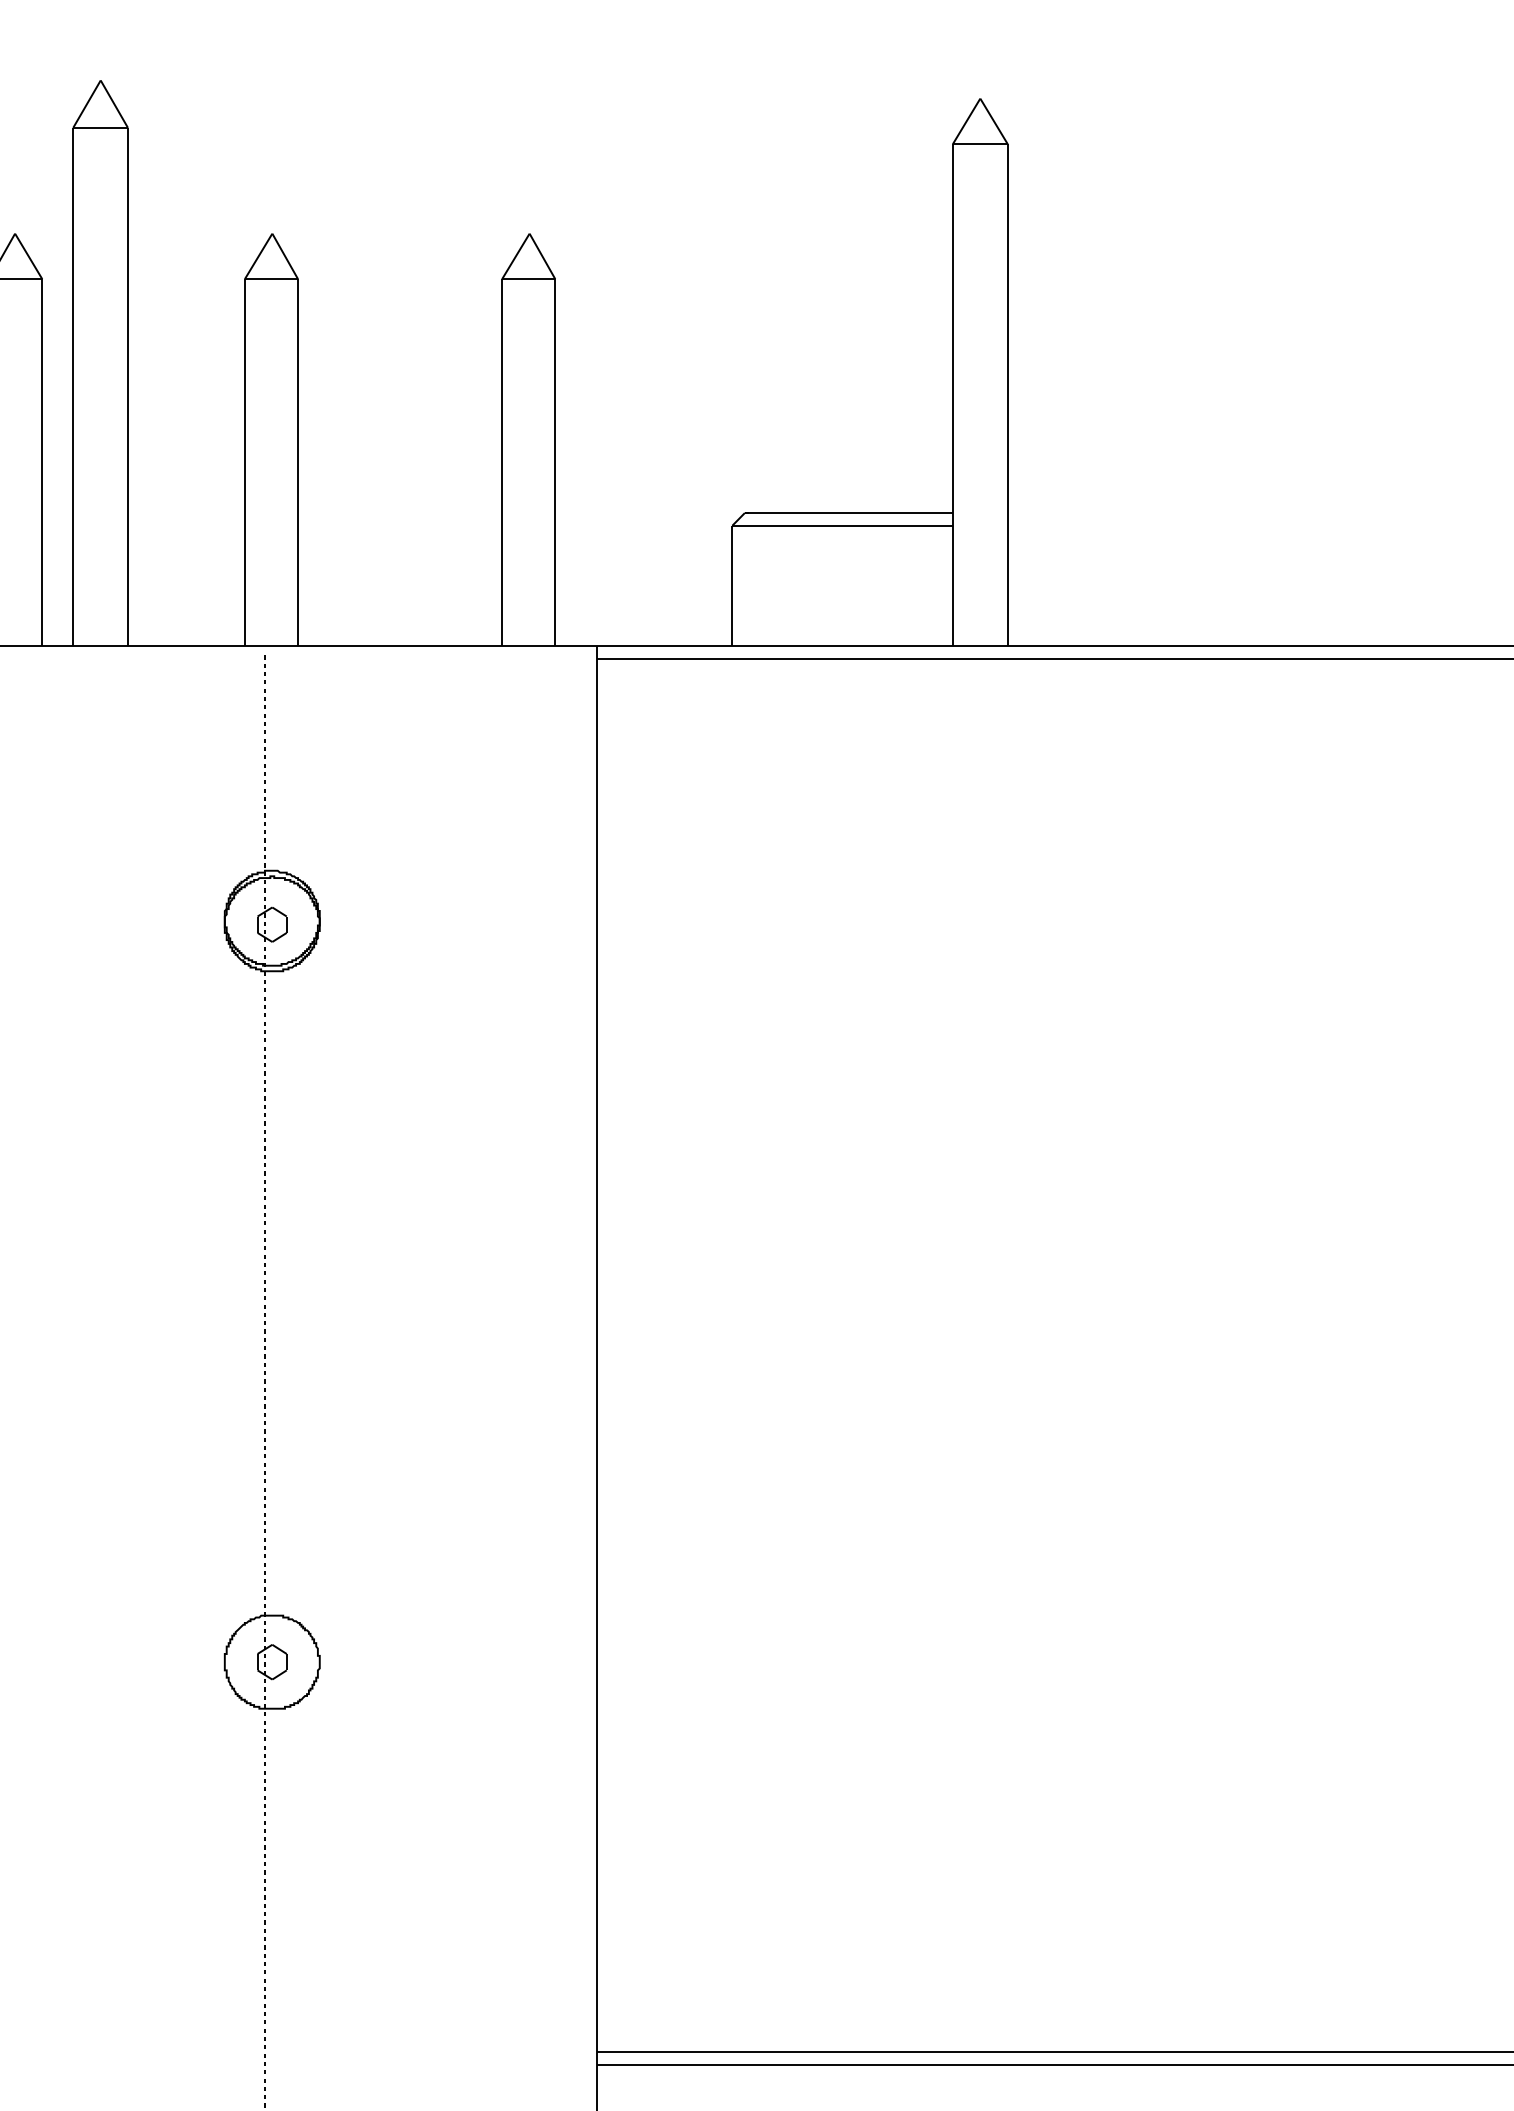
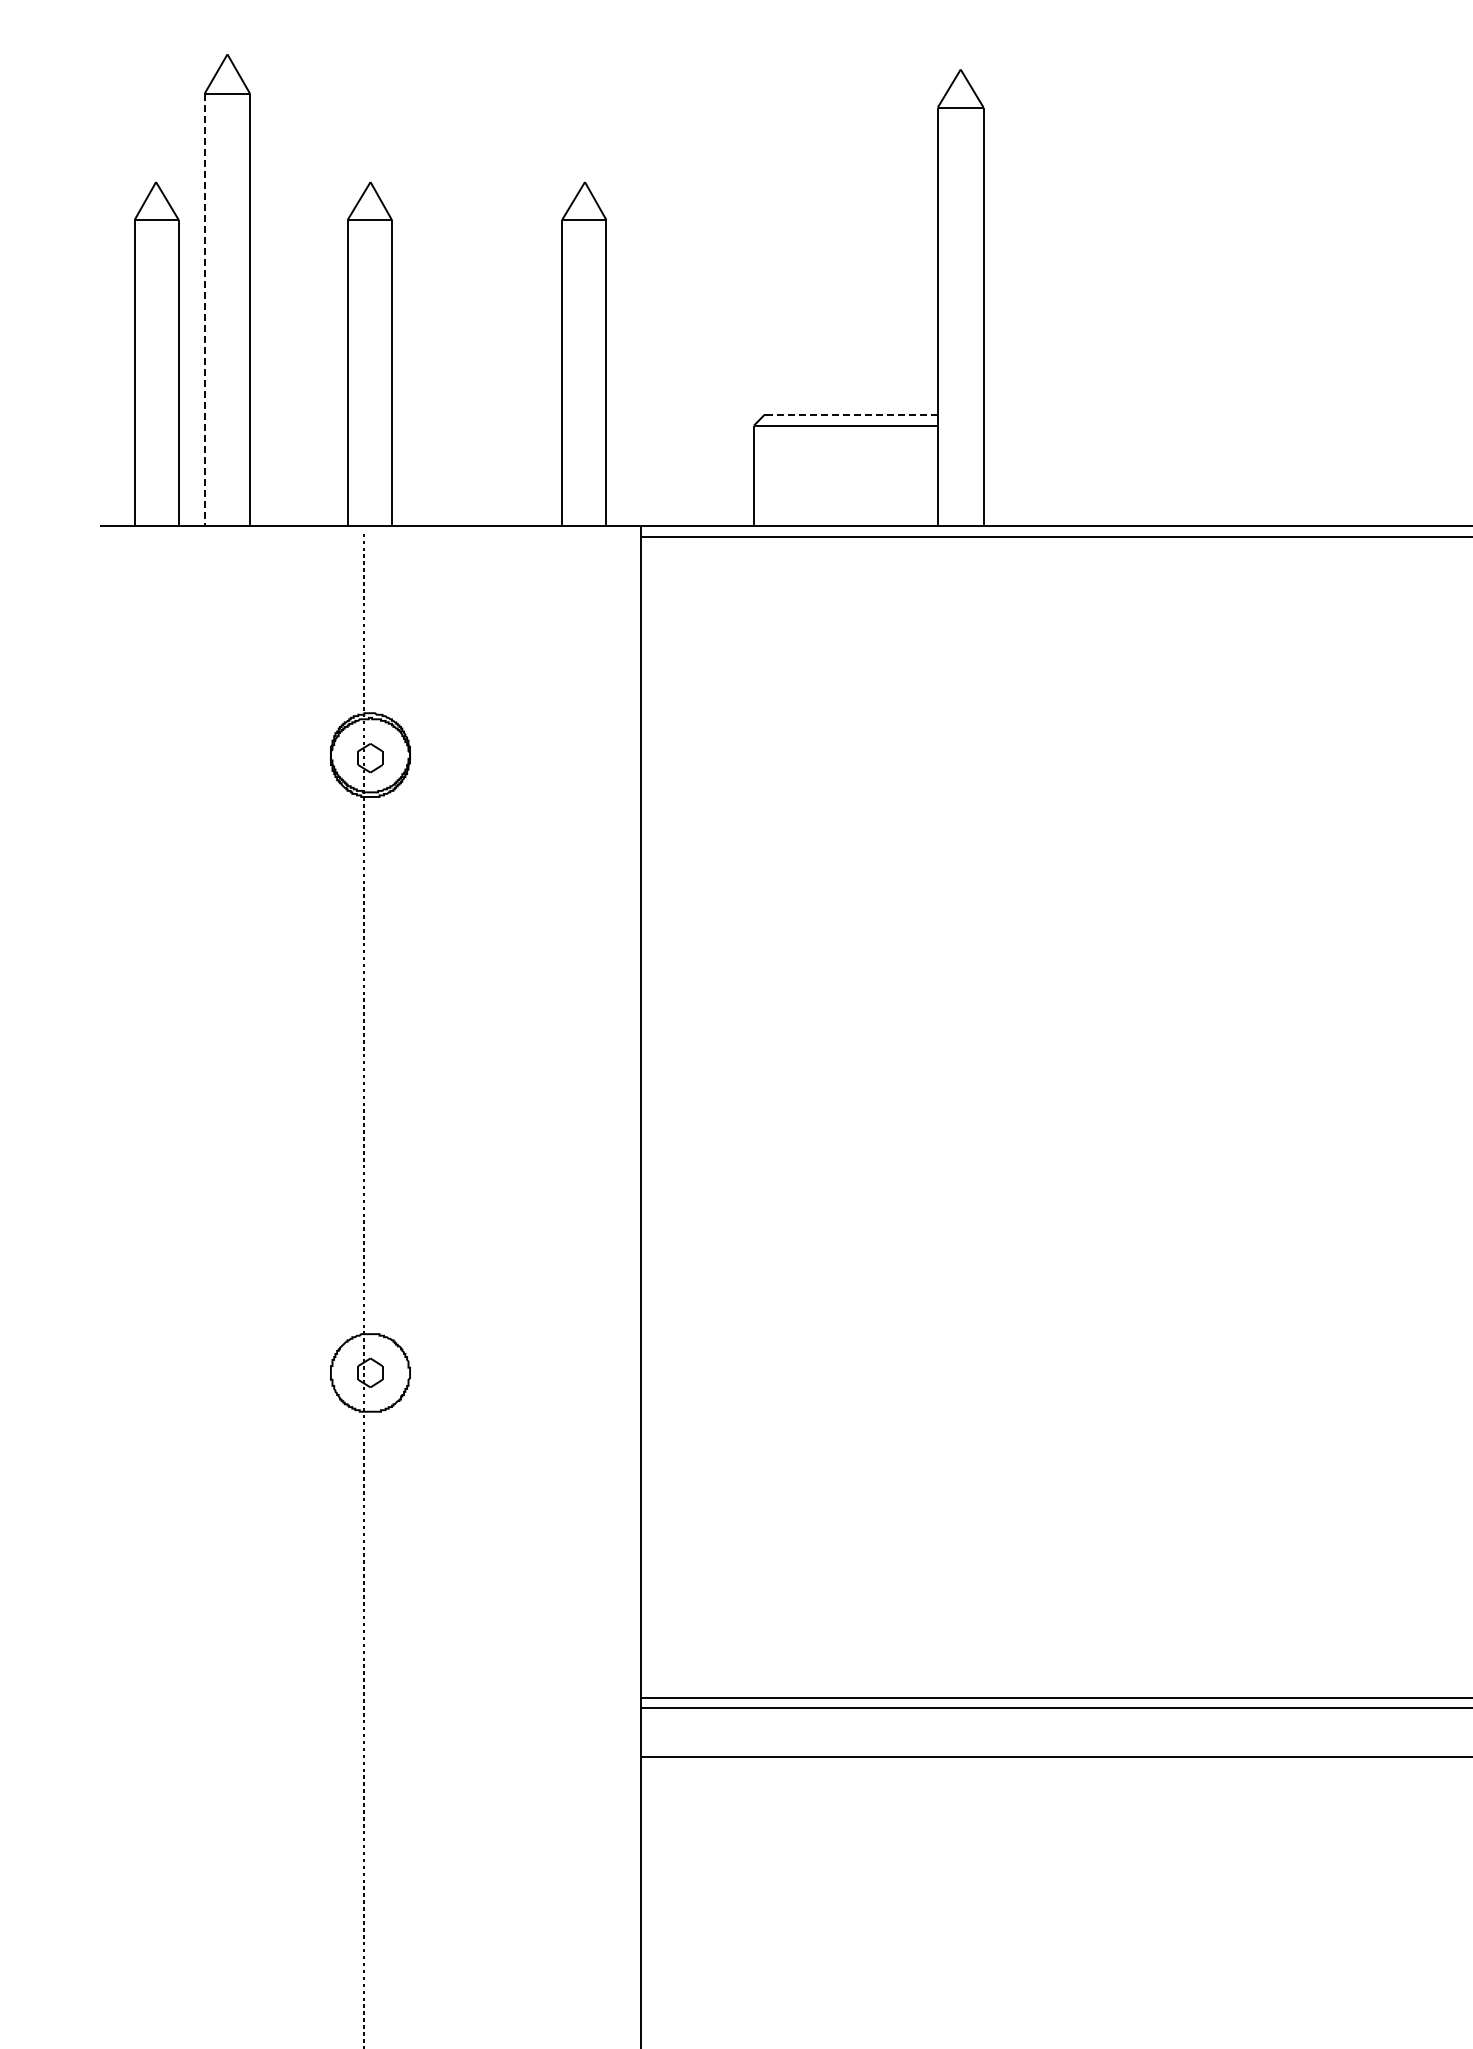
line: (73, 387) -> (204, 310), solid -> dashed
line: (849, 512) -> (851, 414), solid -> dashed

